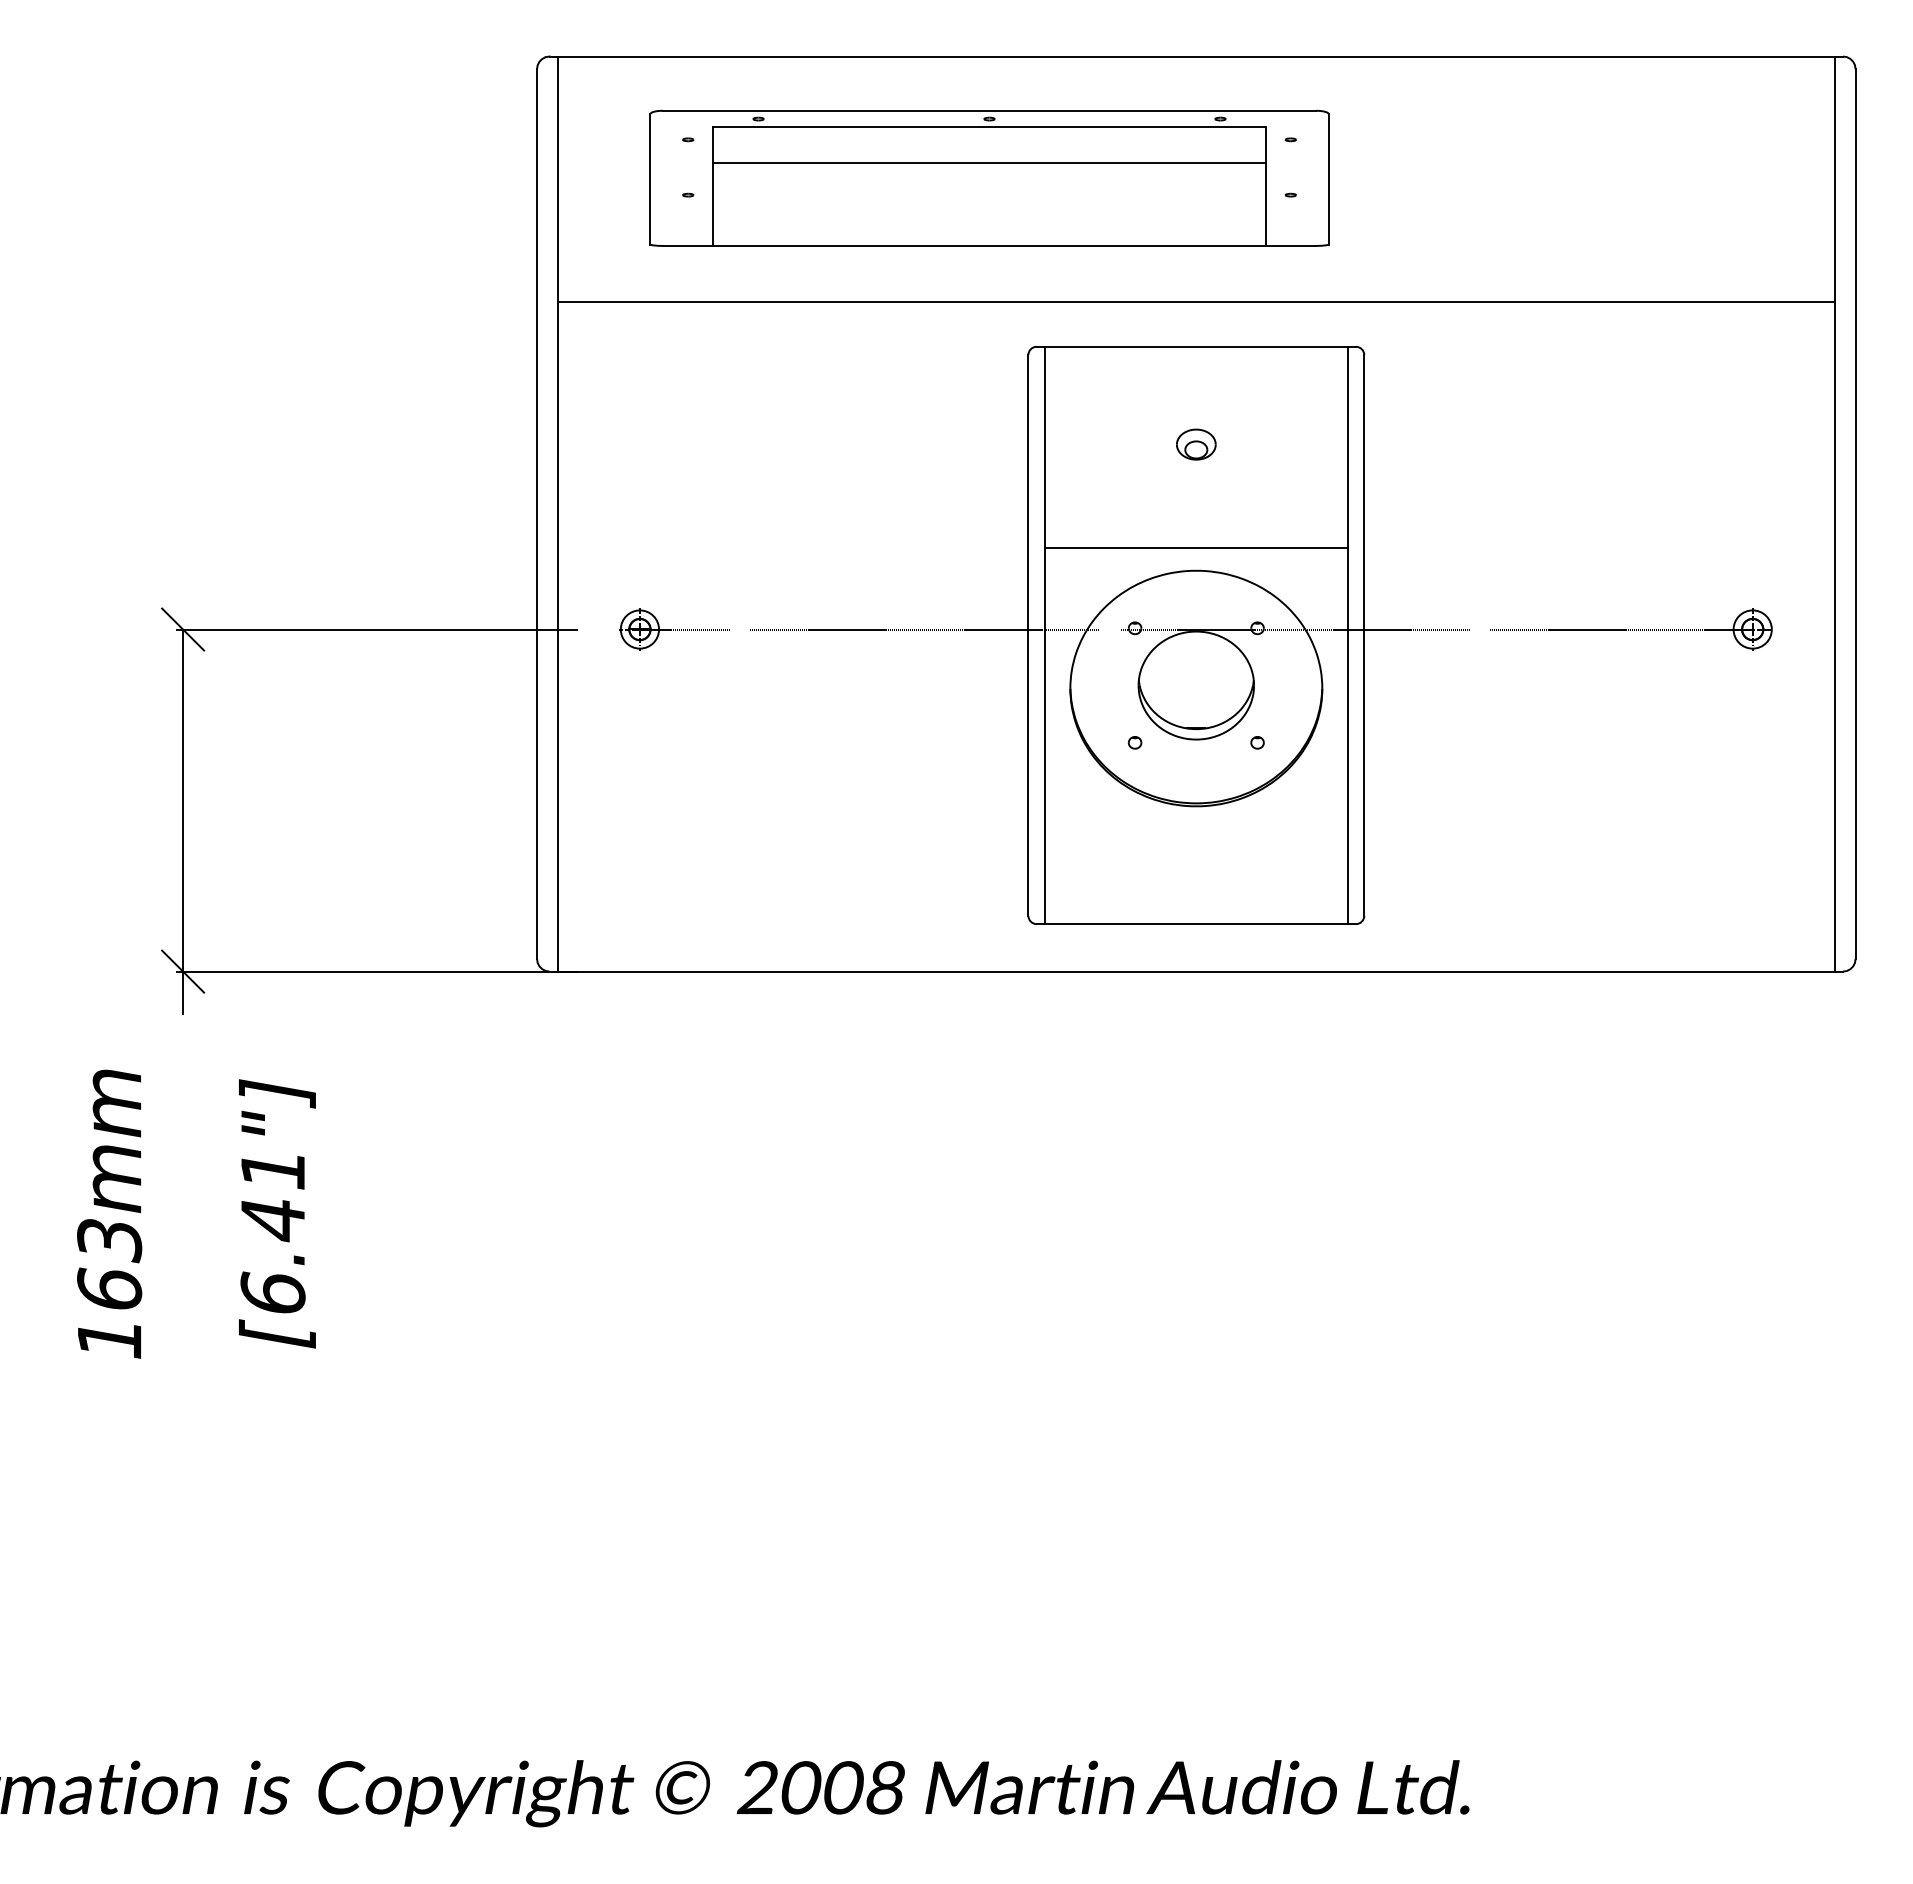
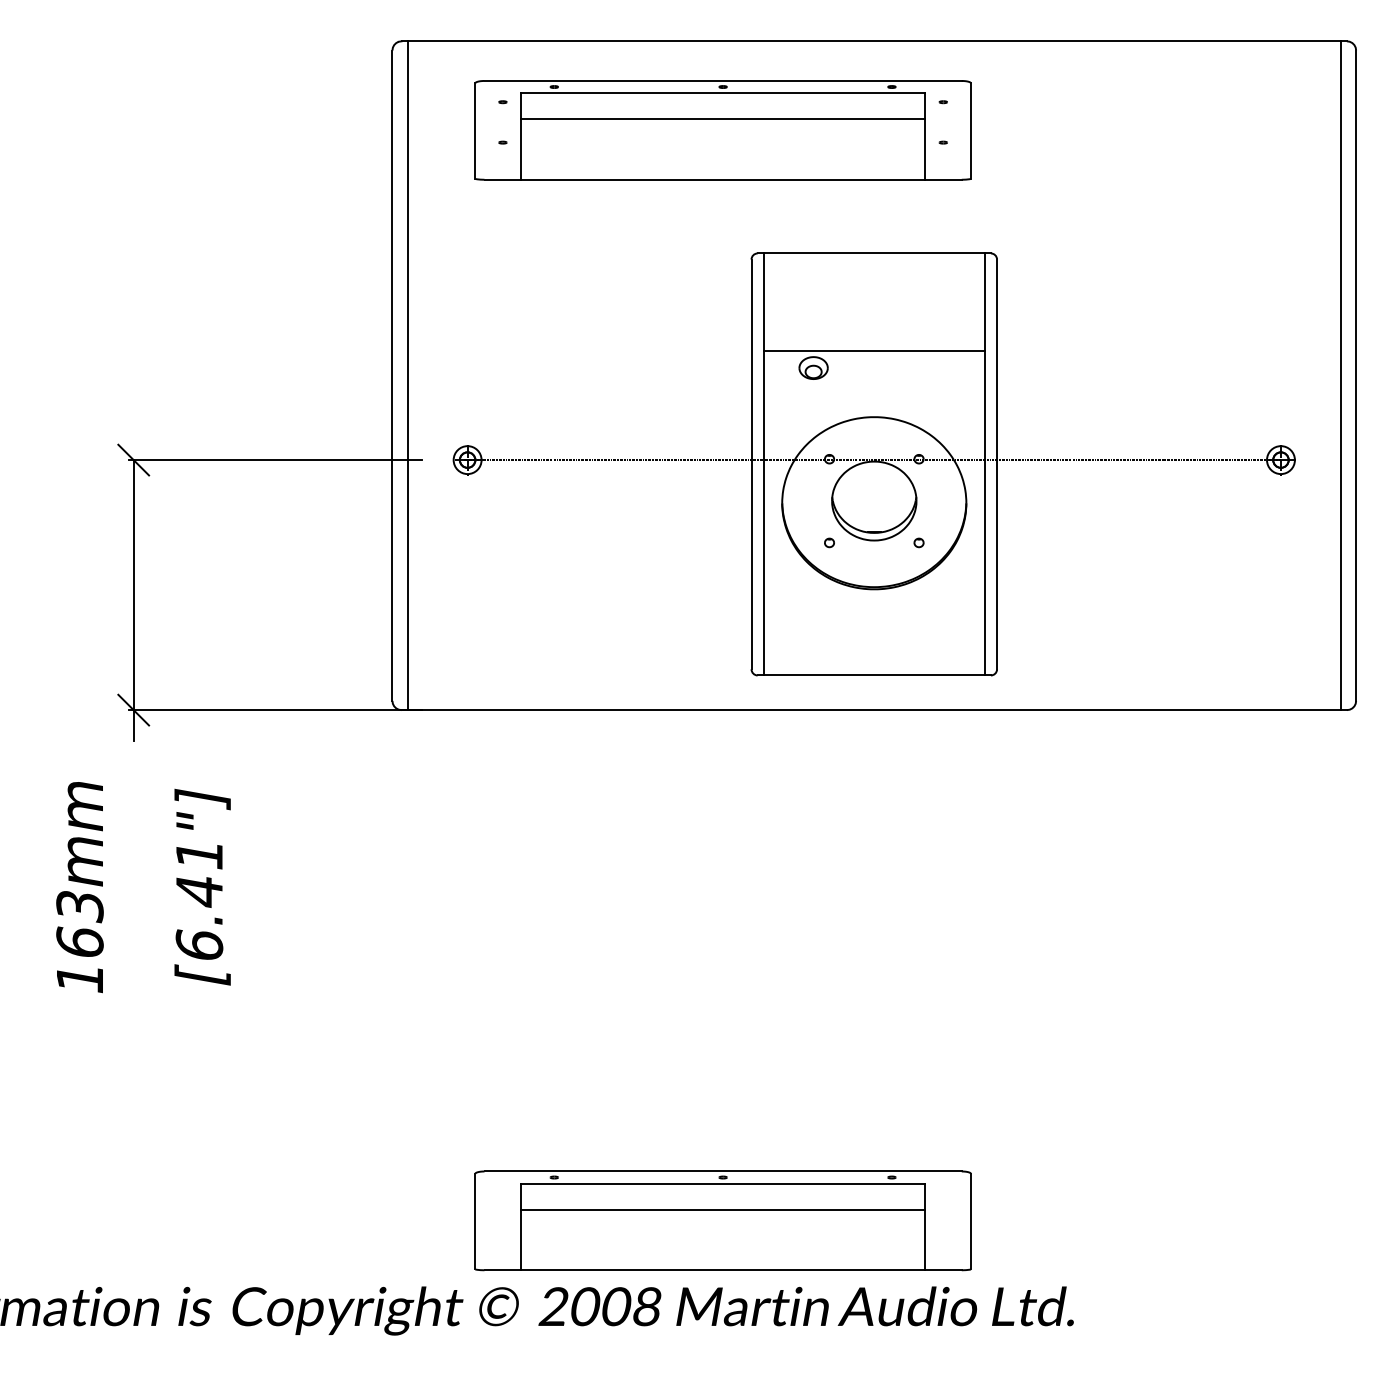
line: (1196, 301) -> (874, 220), removed
part: (1196, 444) -> (813, 368), moved
line: (1196, 547) -> (874, 350), moved
part: (989, 1669) -> (723, 1220), added

